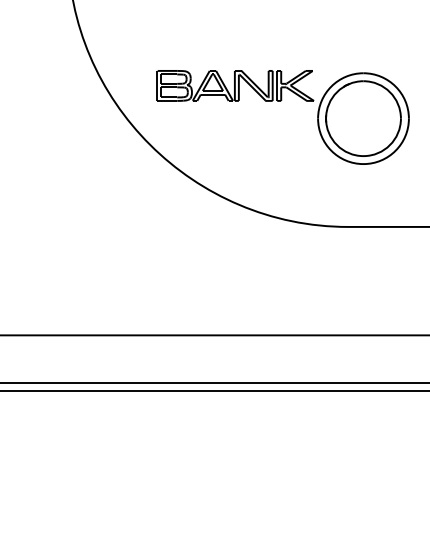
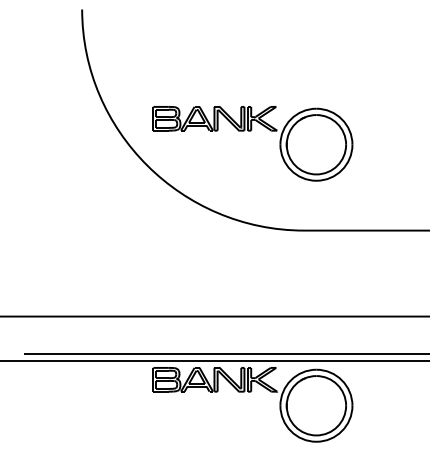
part: (281, 431) -> (251, 392), added

